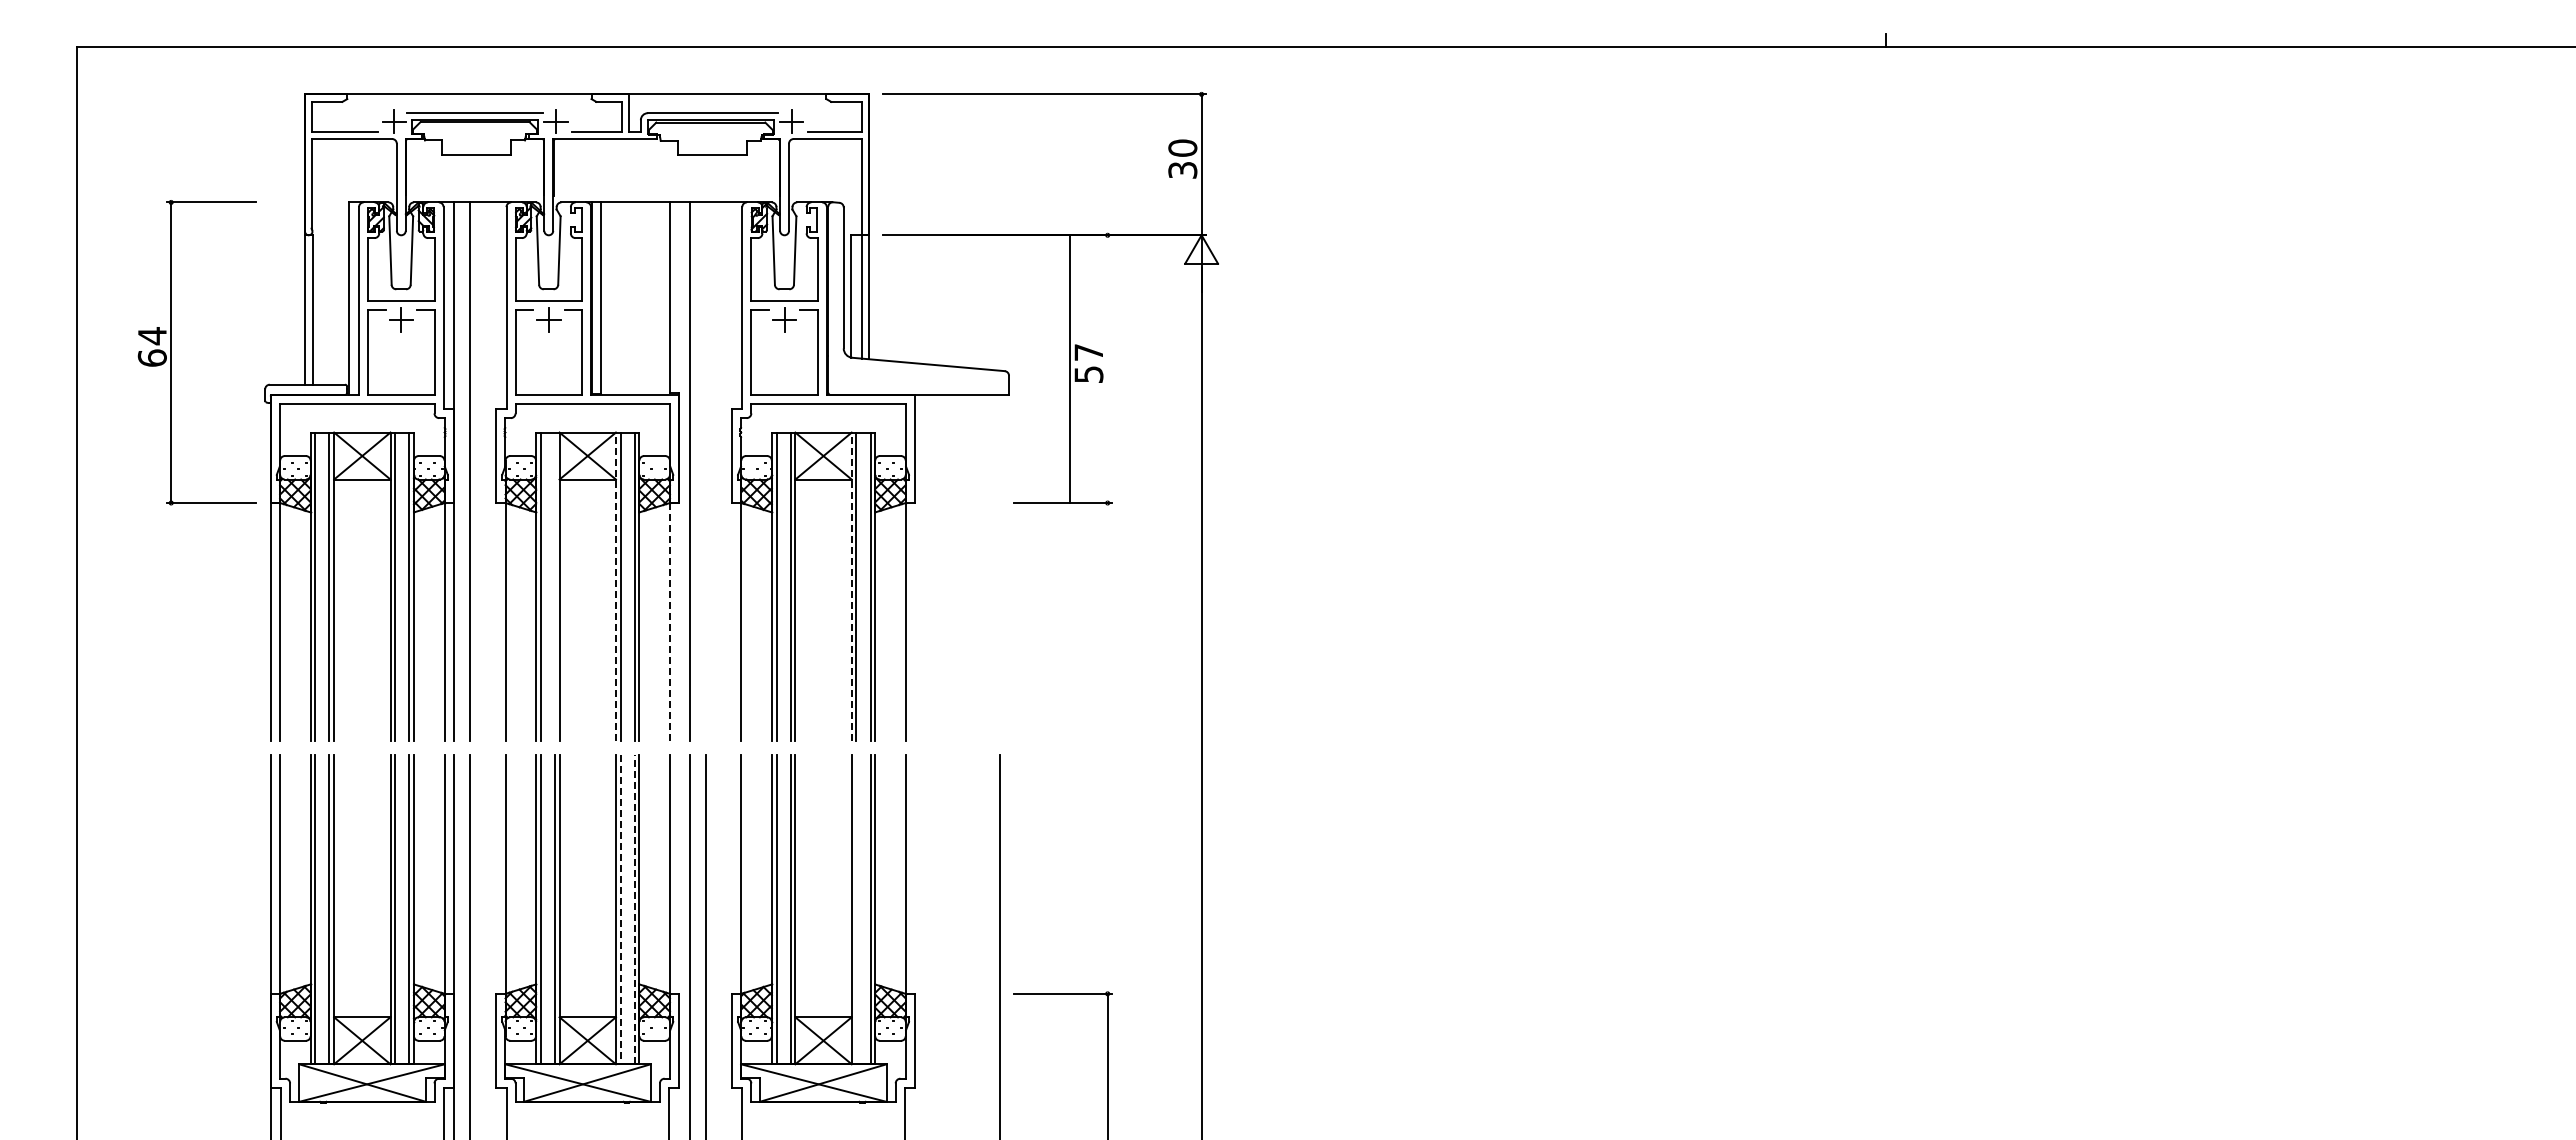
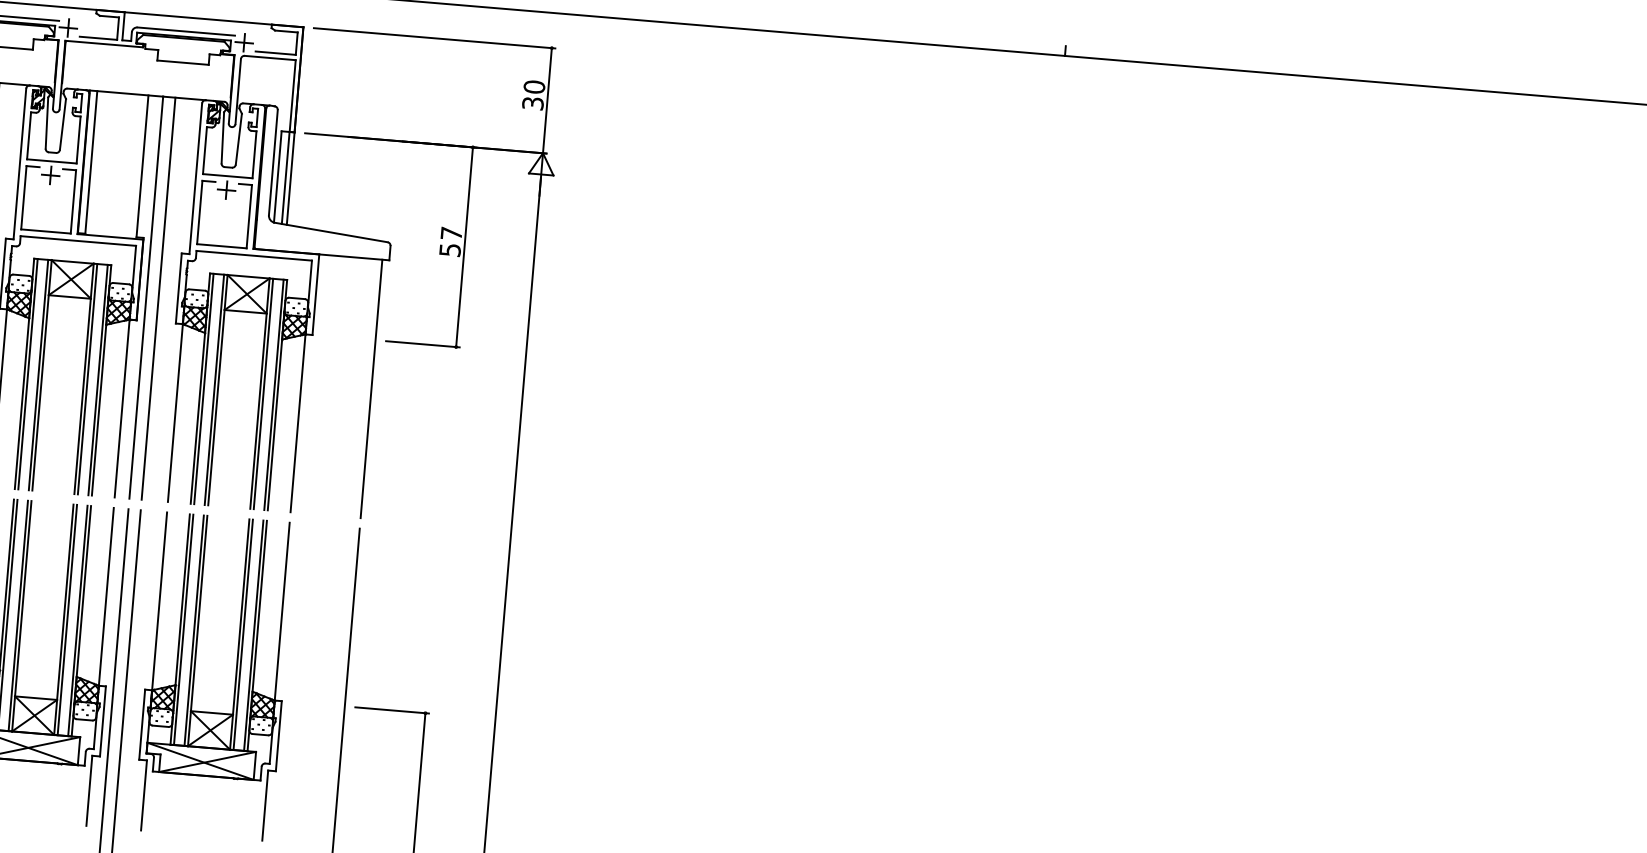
line: (1069, 369) -> (464, 247), moved
line: (706, 471) -> (158, 298), added
line: (999, 567) -> (371, 388), added
line: (554, 586) -> (38, 374), added
line: (615, 586) -> (83, 378), dashed -> solid
line: (851, 586) -> (259, 393), dashed -> solid
line: (669, 622) -> (121, 408), dashed -> solid
line: (634, 909) -> (77, 620), dashed -> solid
line: (856, 909) -> (243, 634), added
line: (620, 910) -> (67, 620), dashed -> solid

